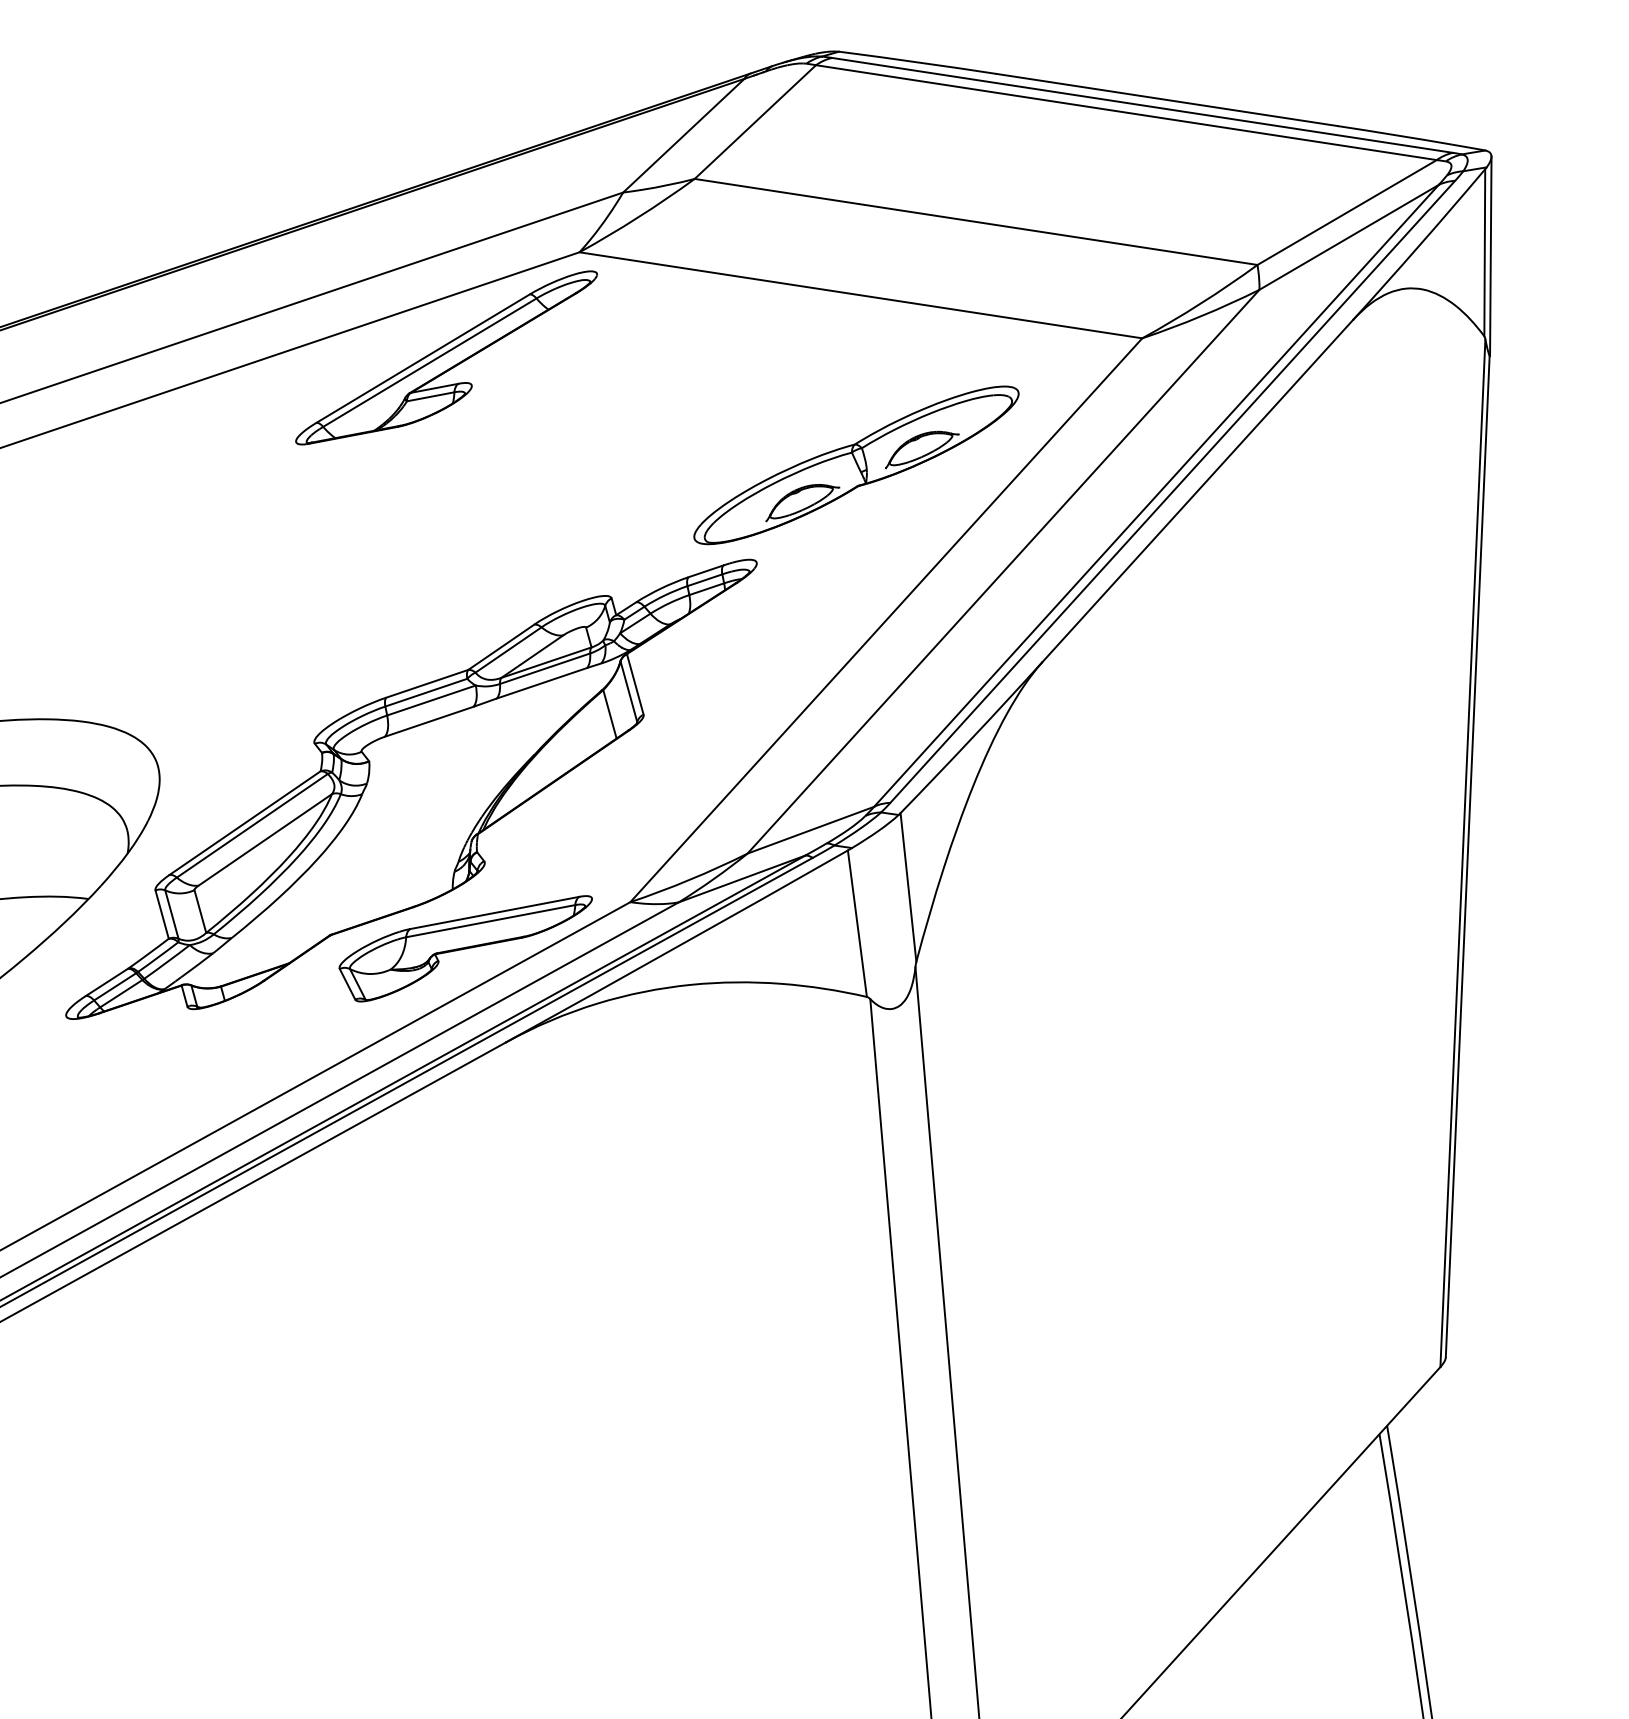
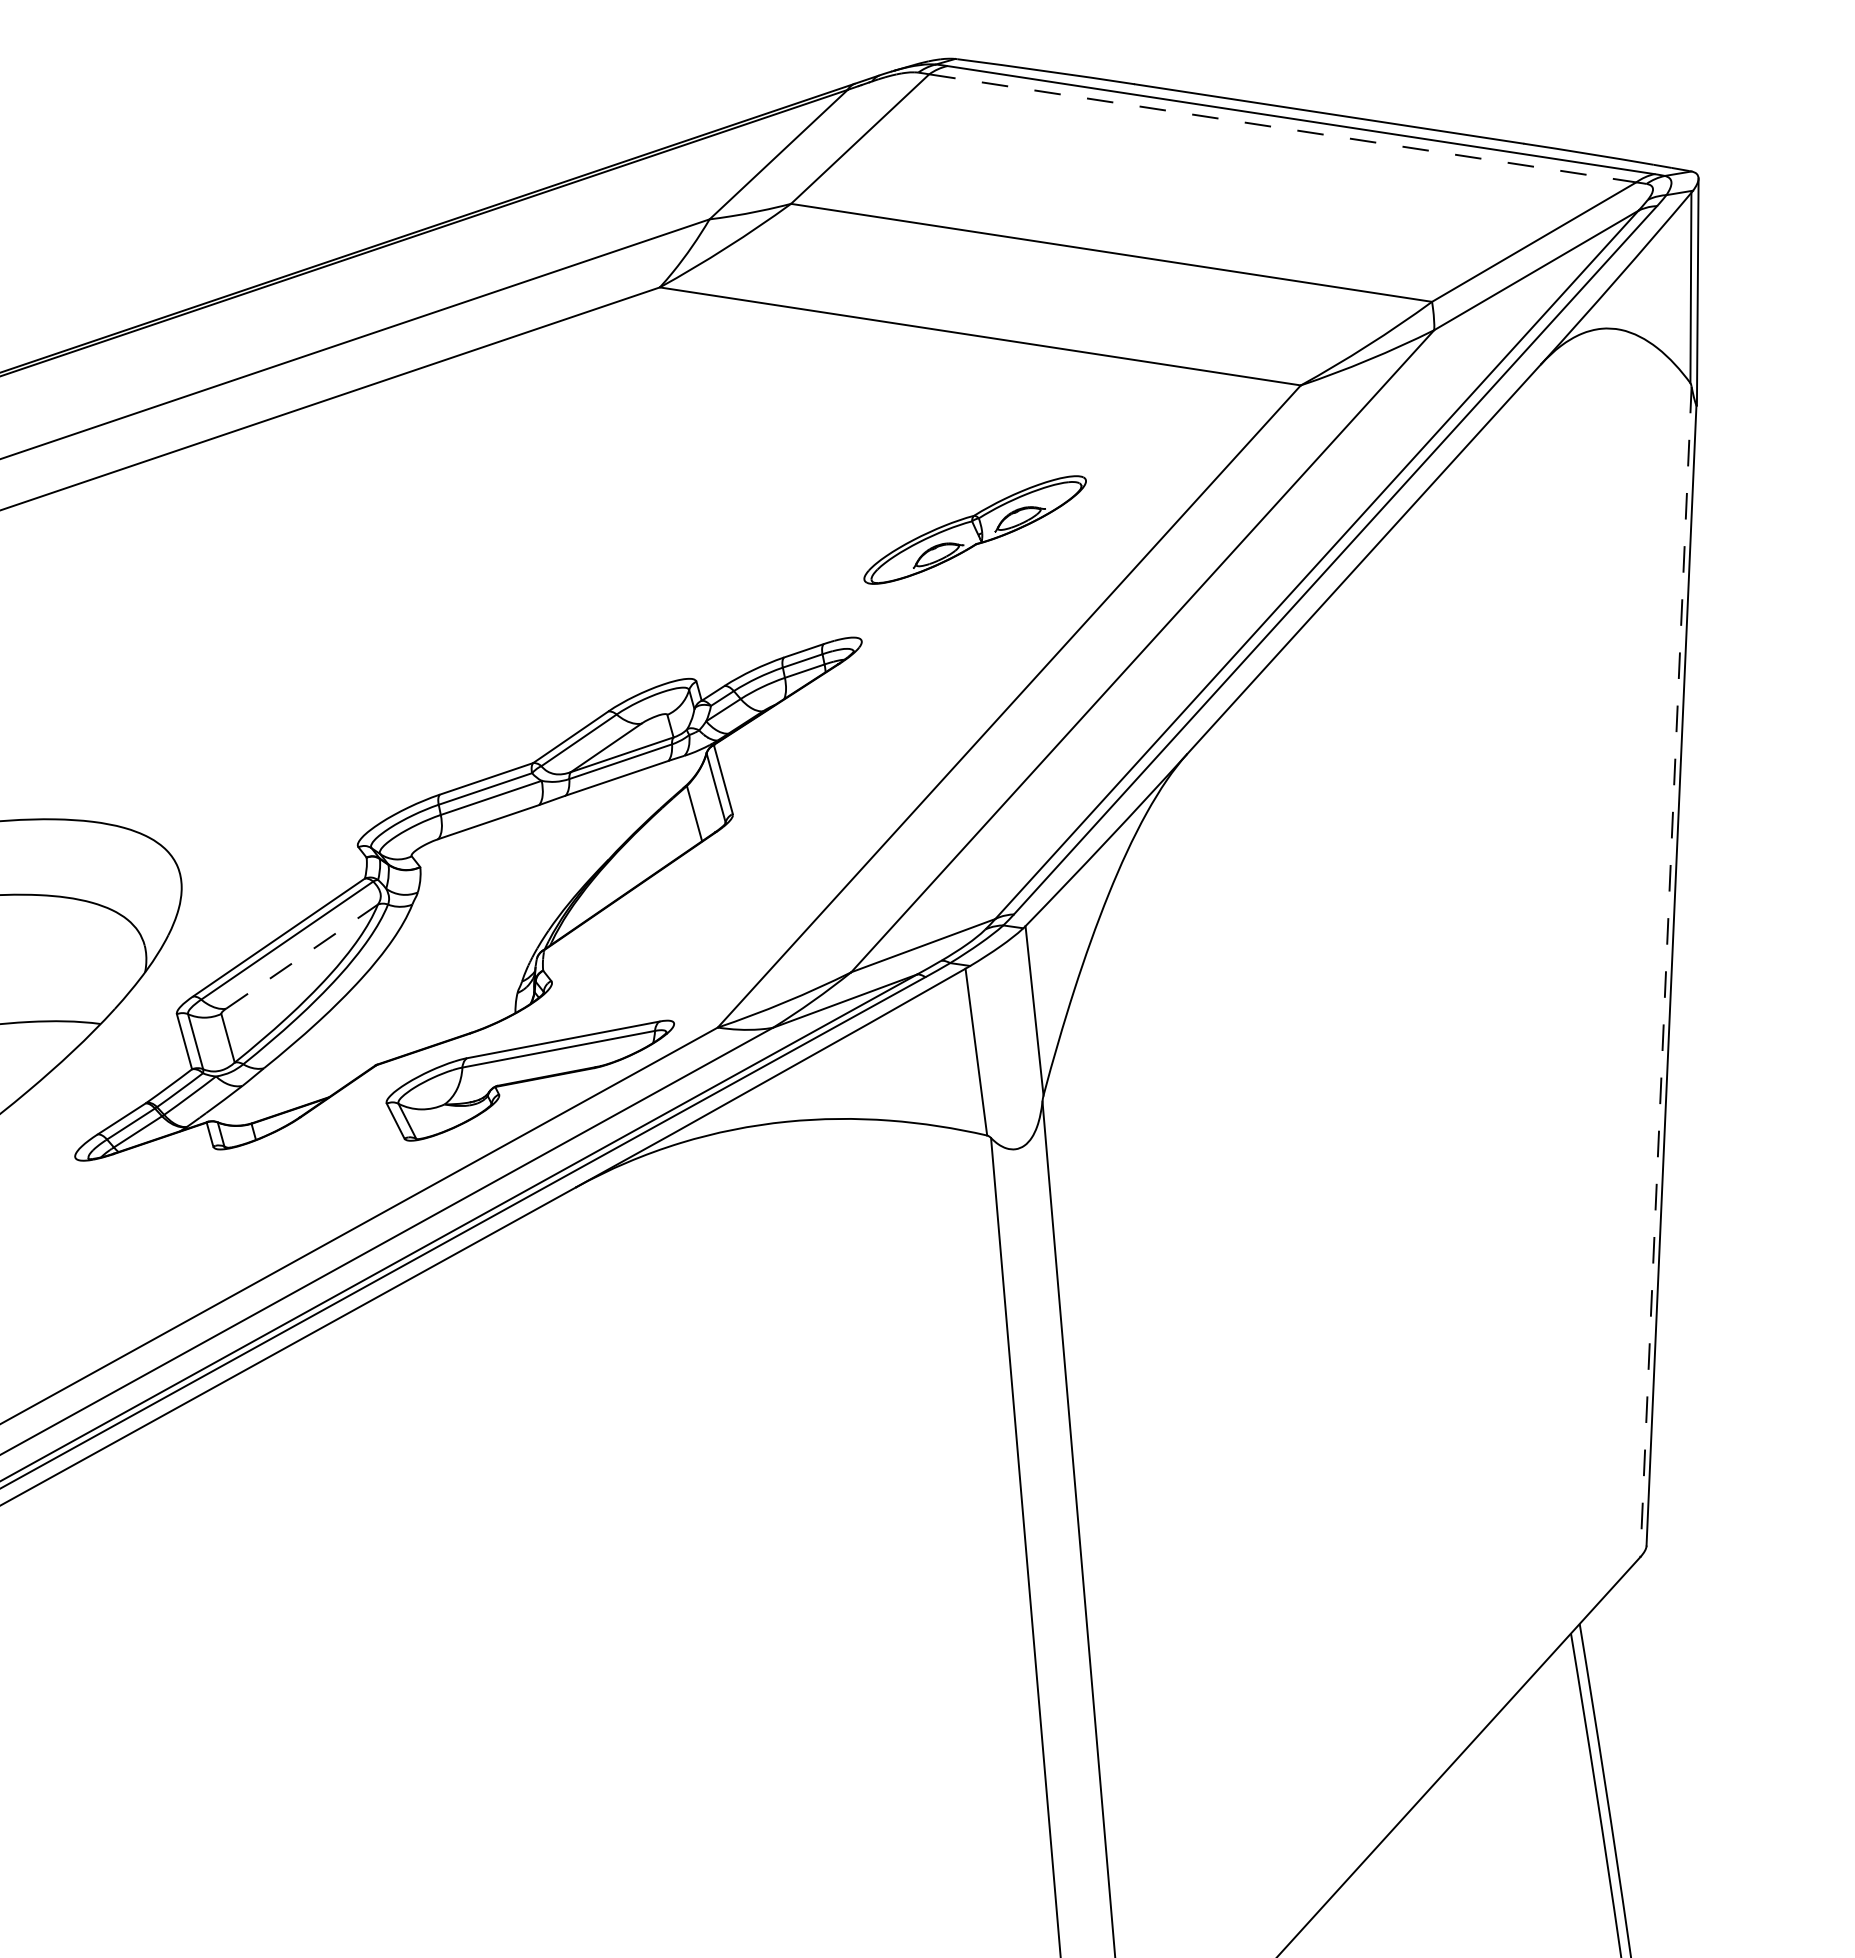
line: (1126, 112) -> (1282, 128), solid -> dashed
part: (446, 357) -> (508, 407), removed
part: (855, 464) -> (974, 529), size x0.6
line: (265, 839) -> (302, 956), solid -> dashed
line: (1462, 852) -> (1665, 971), solid -> dashed

